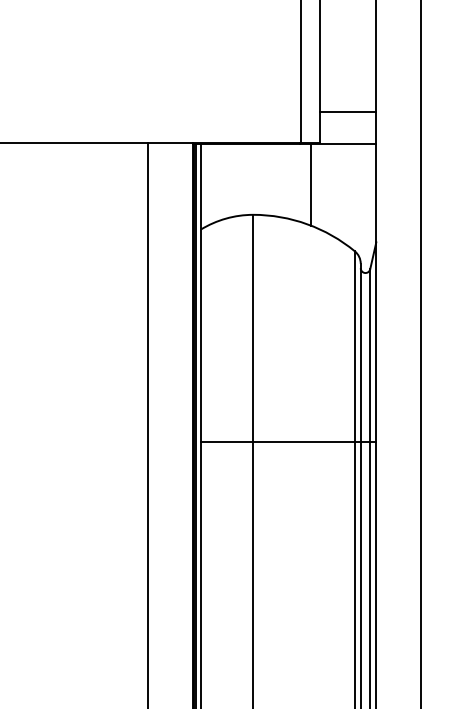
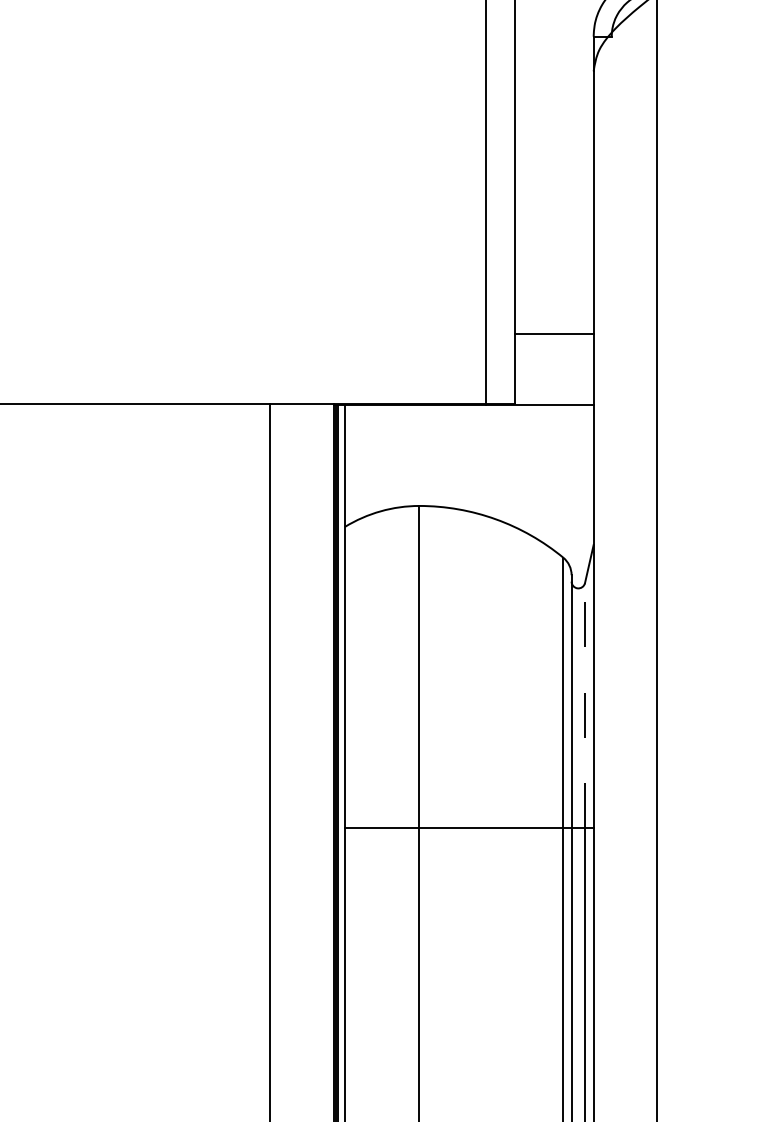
line: (347, 112) -> (553, 334), moved
line: (310, 184) -> (500, 463), removed
line: (370, 355) -> (585, 705), solid -> dashed

